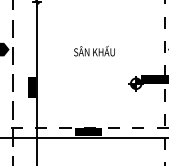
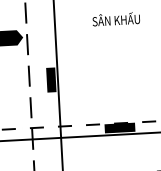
text: (94, 50) -> (116, 18), moved

